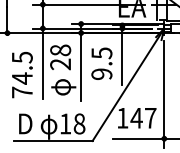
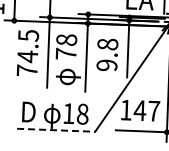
text: (101, 53) -> (107, 44), 9.5 -> 9.8
text: (60, 64) -> (66, 54), 28 -> 78
text: (22, 75) -> (28, 53), moved
line: (54, 141) -> (57, 130), solid -> dashed

